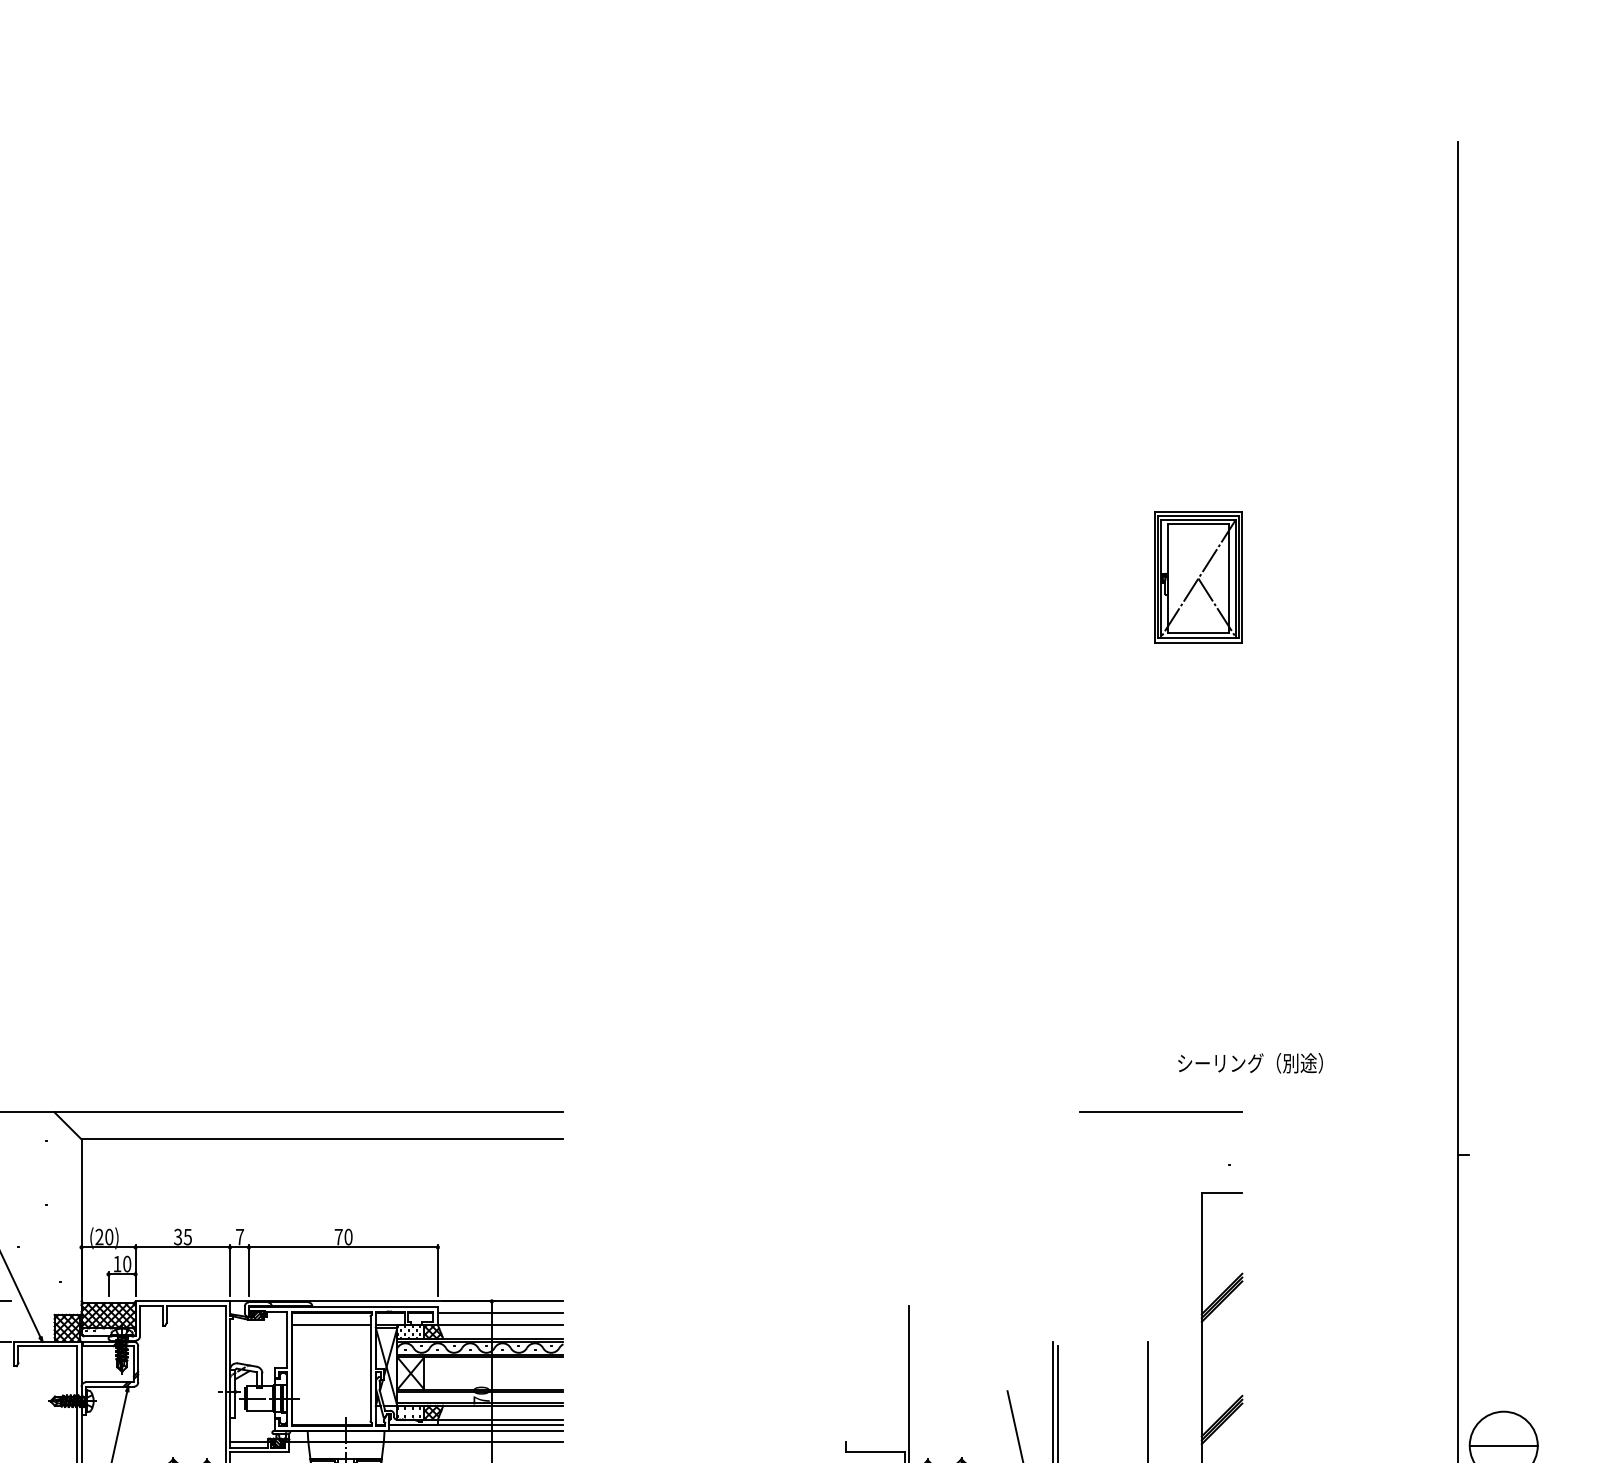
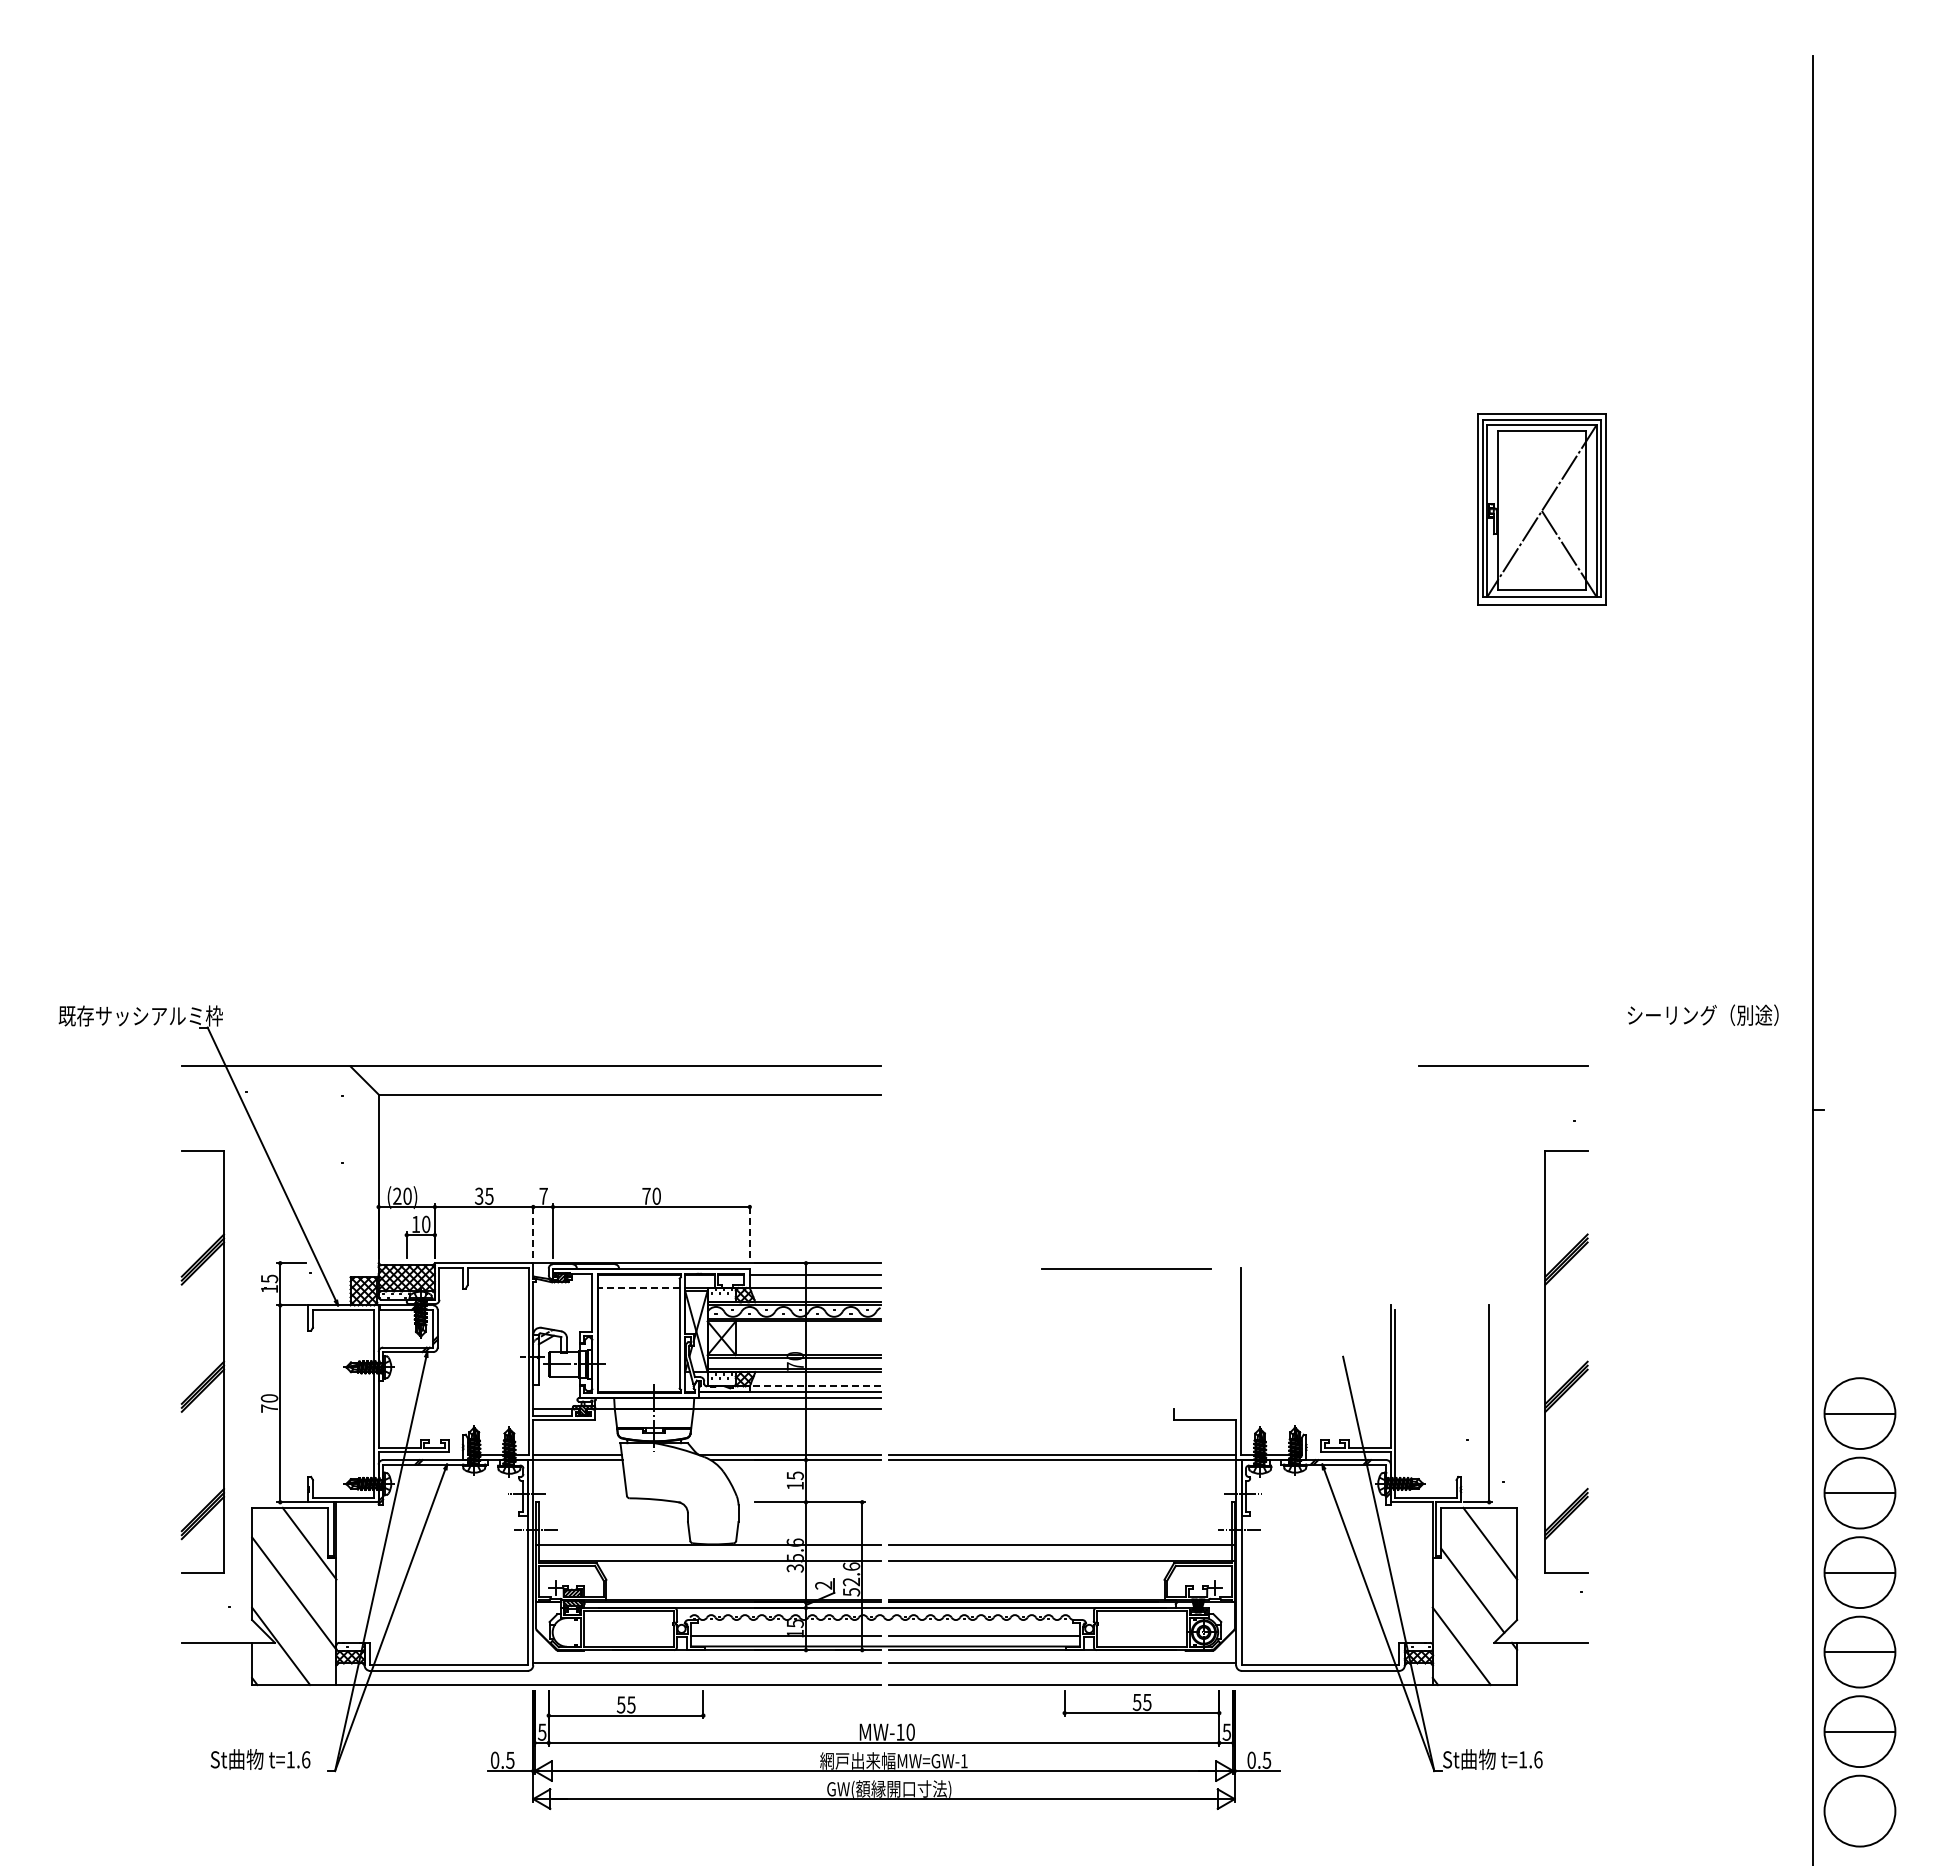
part: (1198, 576) -> (1541, 508), size x1.4
text: (1250, 1062) -> (1703, 1014), moved
line: (230, 1269) -> (533, 1230), solid -> dashed
line: (437, 1269) -> (749, 1230), solid -> dashed
line: (799, 1306) -> (1126, 1268), added
line: (331, 1325) -> (638, 1288), solid -> dashed
line: (500, 1419) -> (814, 1386), solid -> dashed

